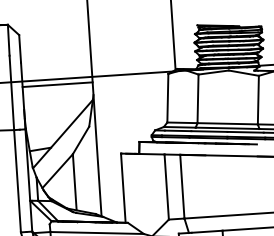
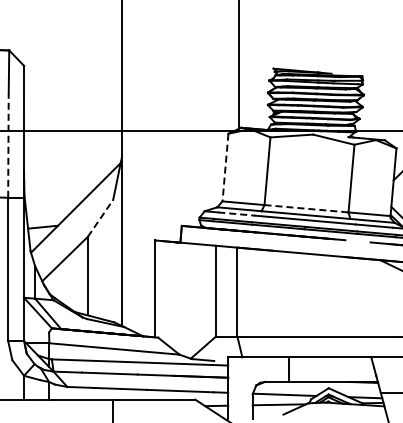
line: (57, 84) -> (73, 138), removed
line: (11, 92) -> (8, 145), solid -> dashed
line: (167, 98) -> (225, 167), solid -> dashed
line: (228, 123) -> (307, 208), solid -> dashed
line: (177, 131) -> (236, 214), solid -> dashed
line: (80, 139) -> (100, 217), solid -> dashed

